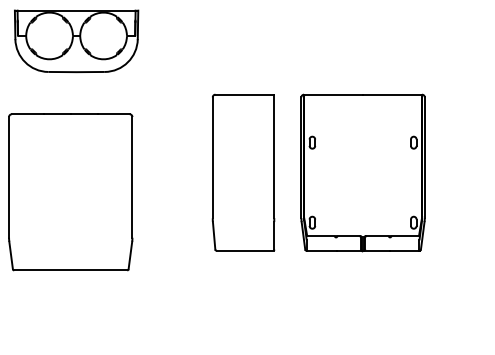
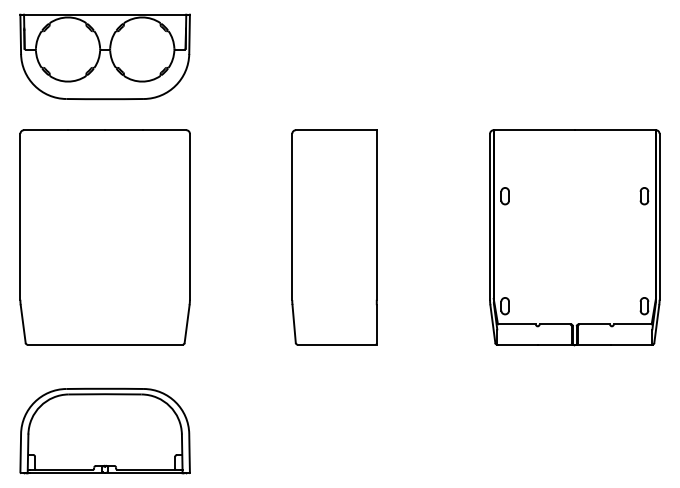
part: (362, 172) -> (574, 237), moved
part: (70, 192) -> (104, 237), moved
part: (76, 313) -> (104, 430), added

